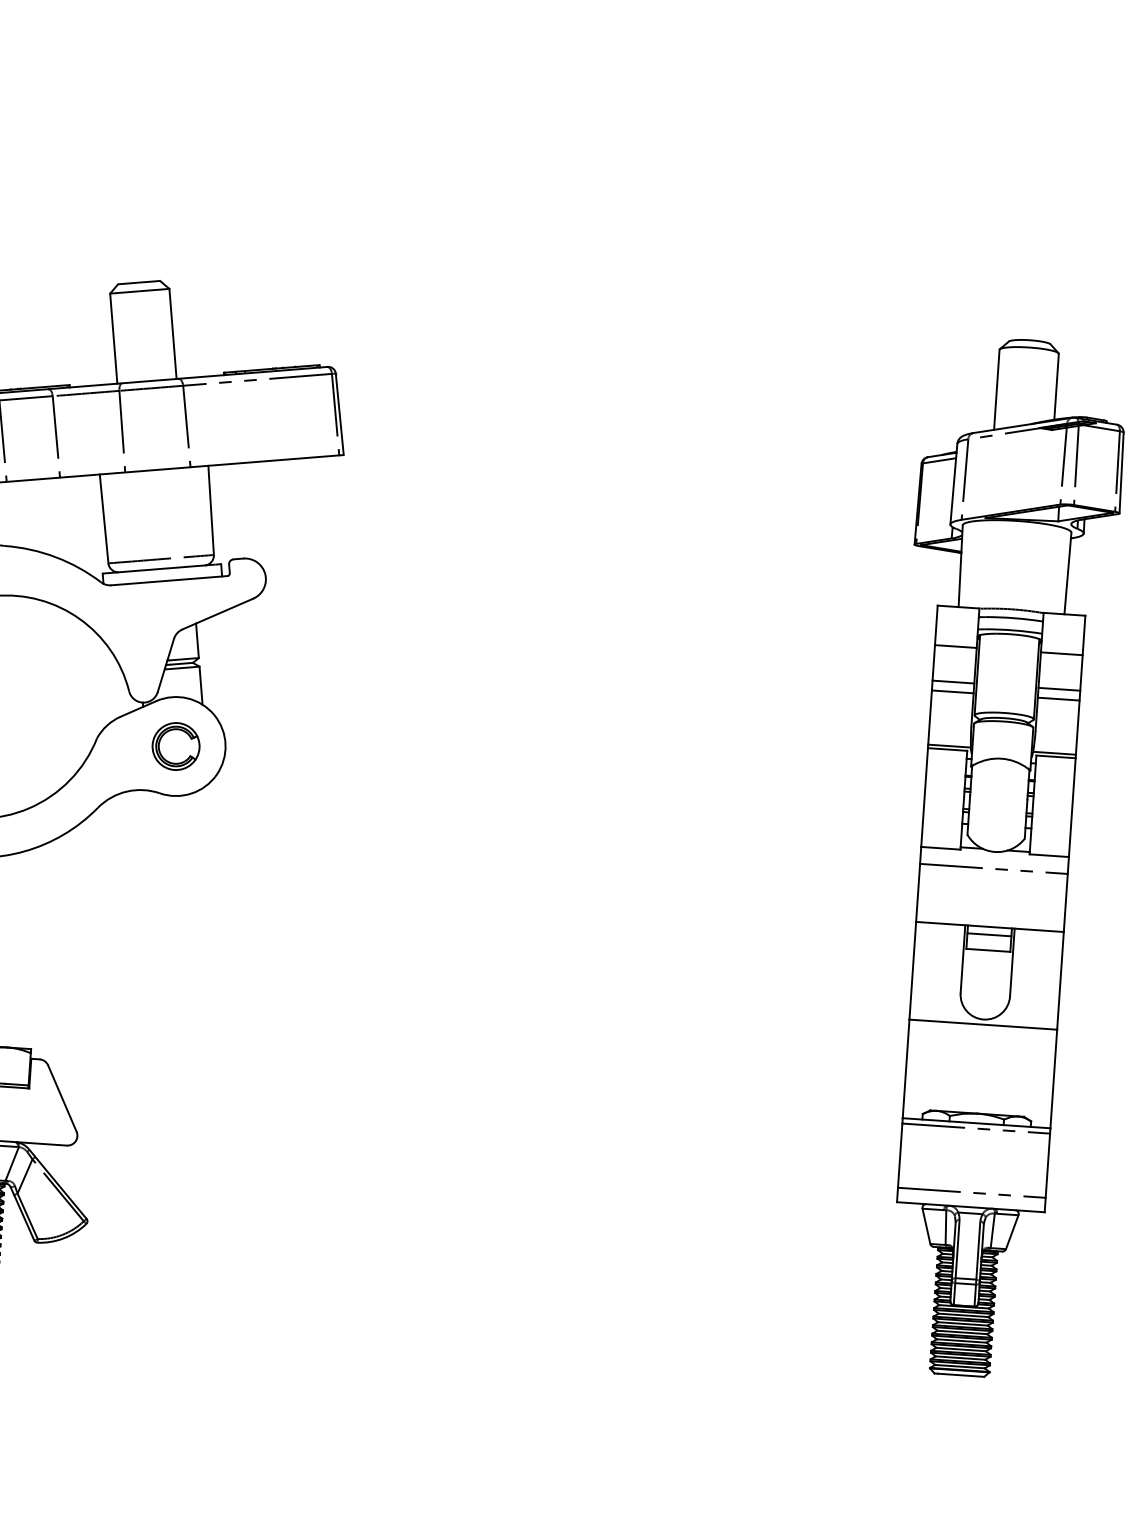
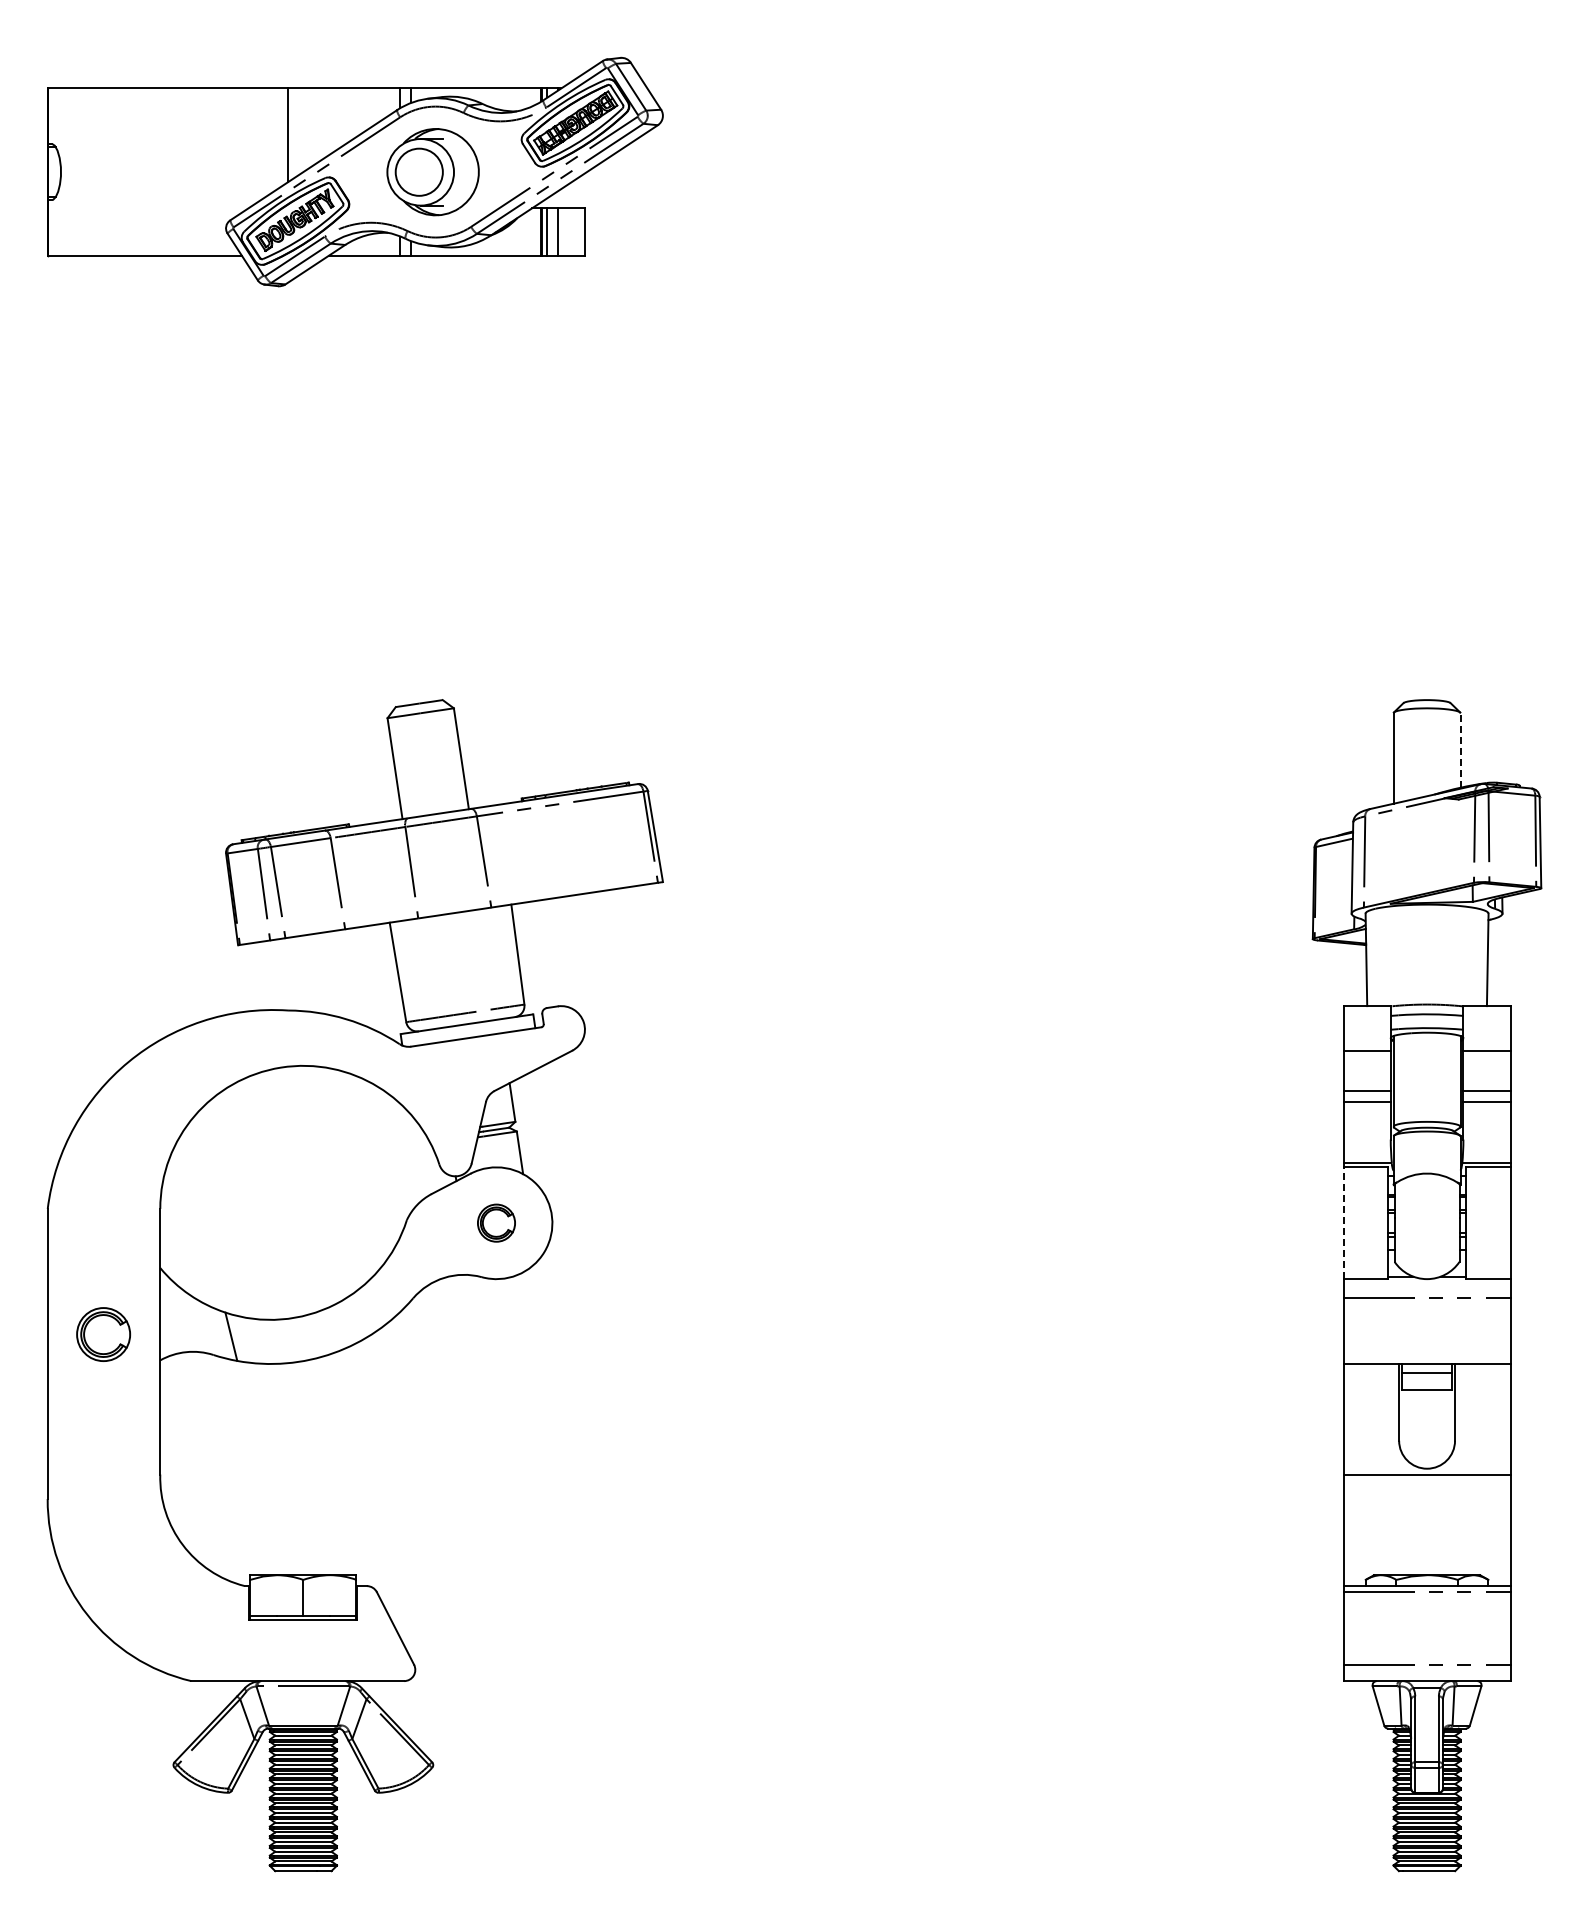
line: (1056, 385) -> (1460, 749), solid -> dashed
part: (176, 745) -> (496, 1222), size x0.7
line: (924, 797) -> (1343, 1223), solid -> dashed

